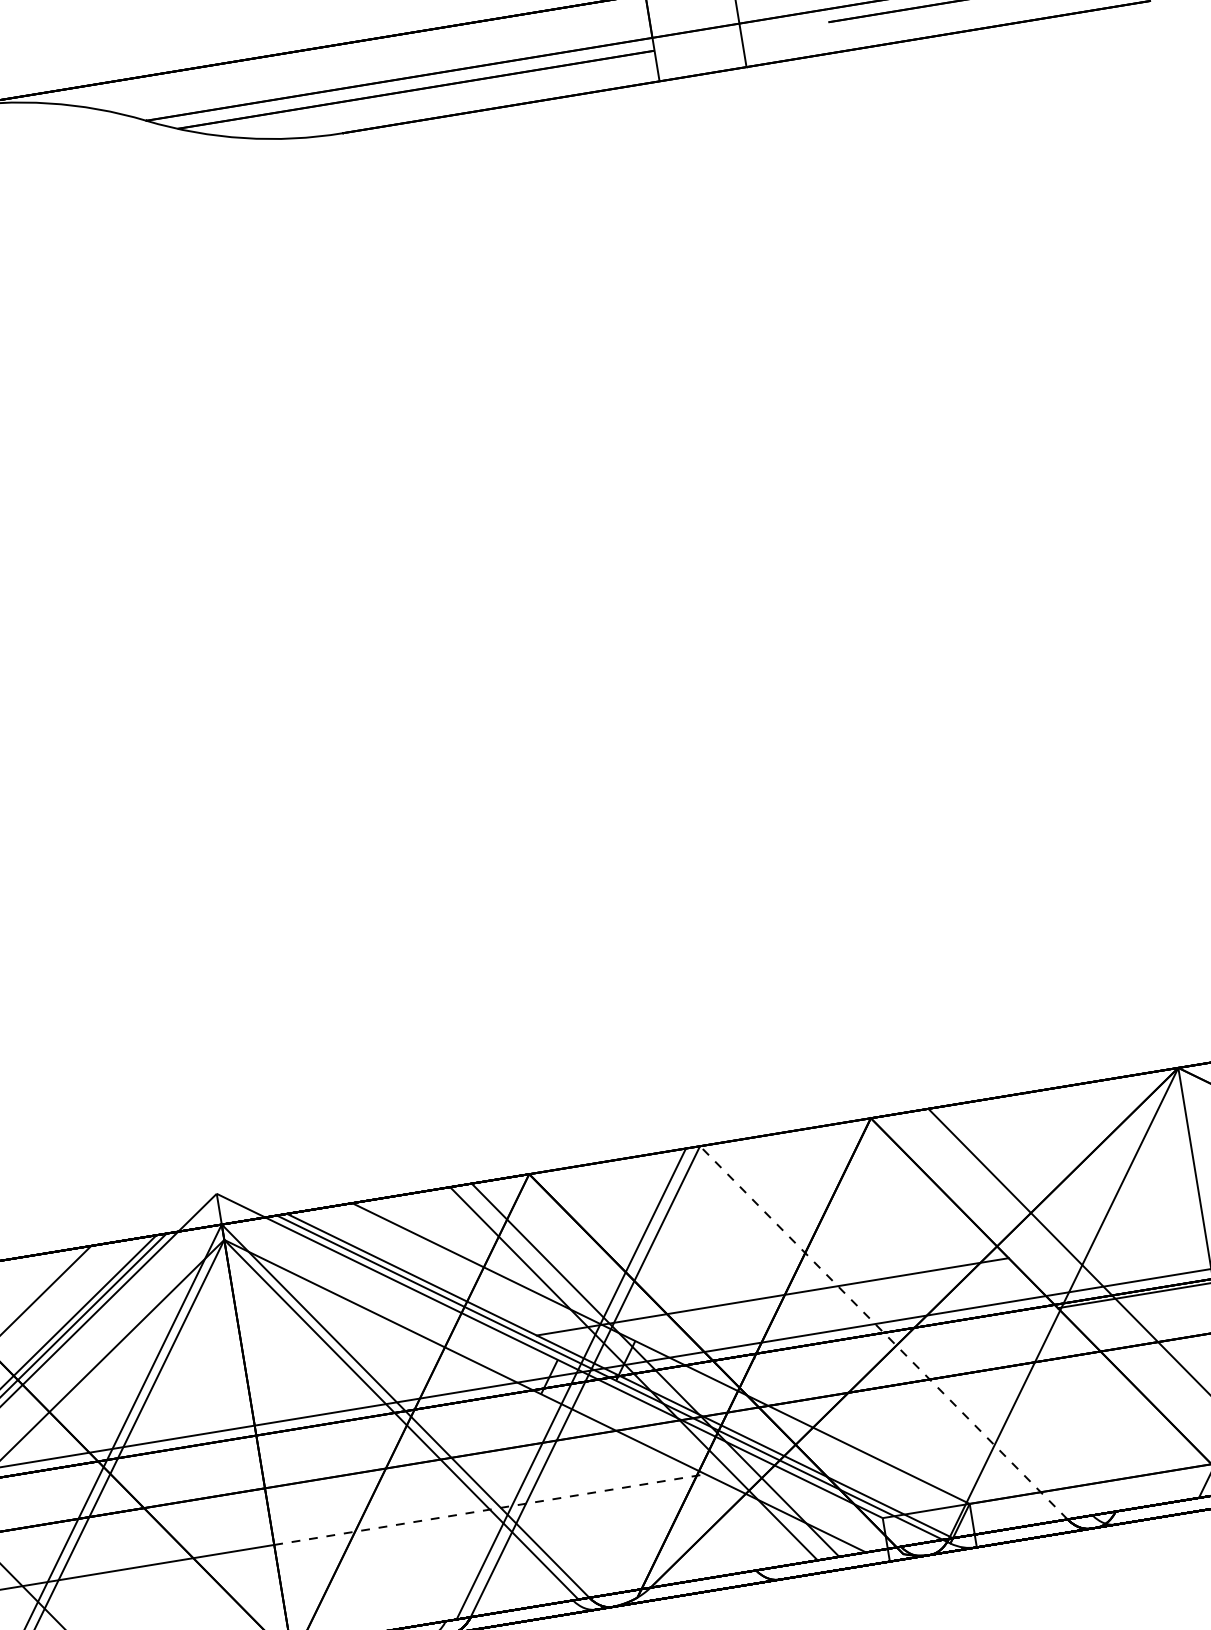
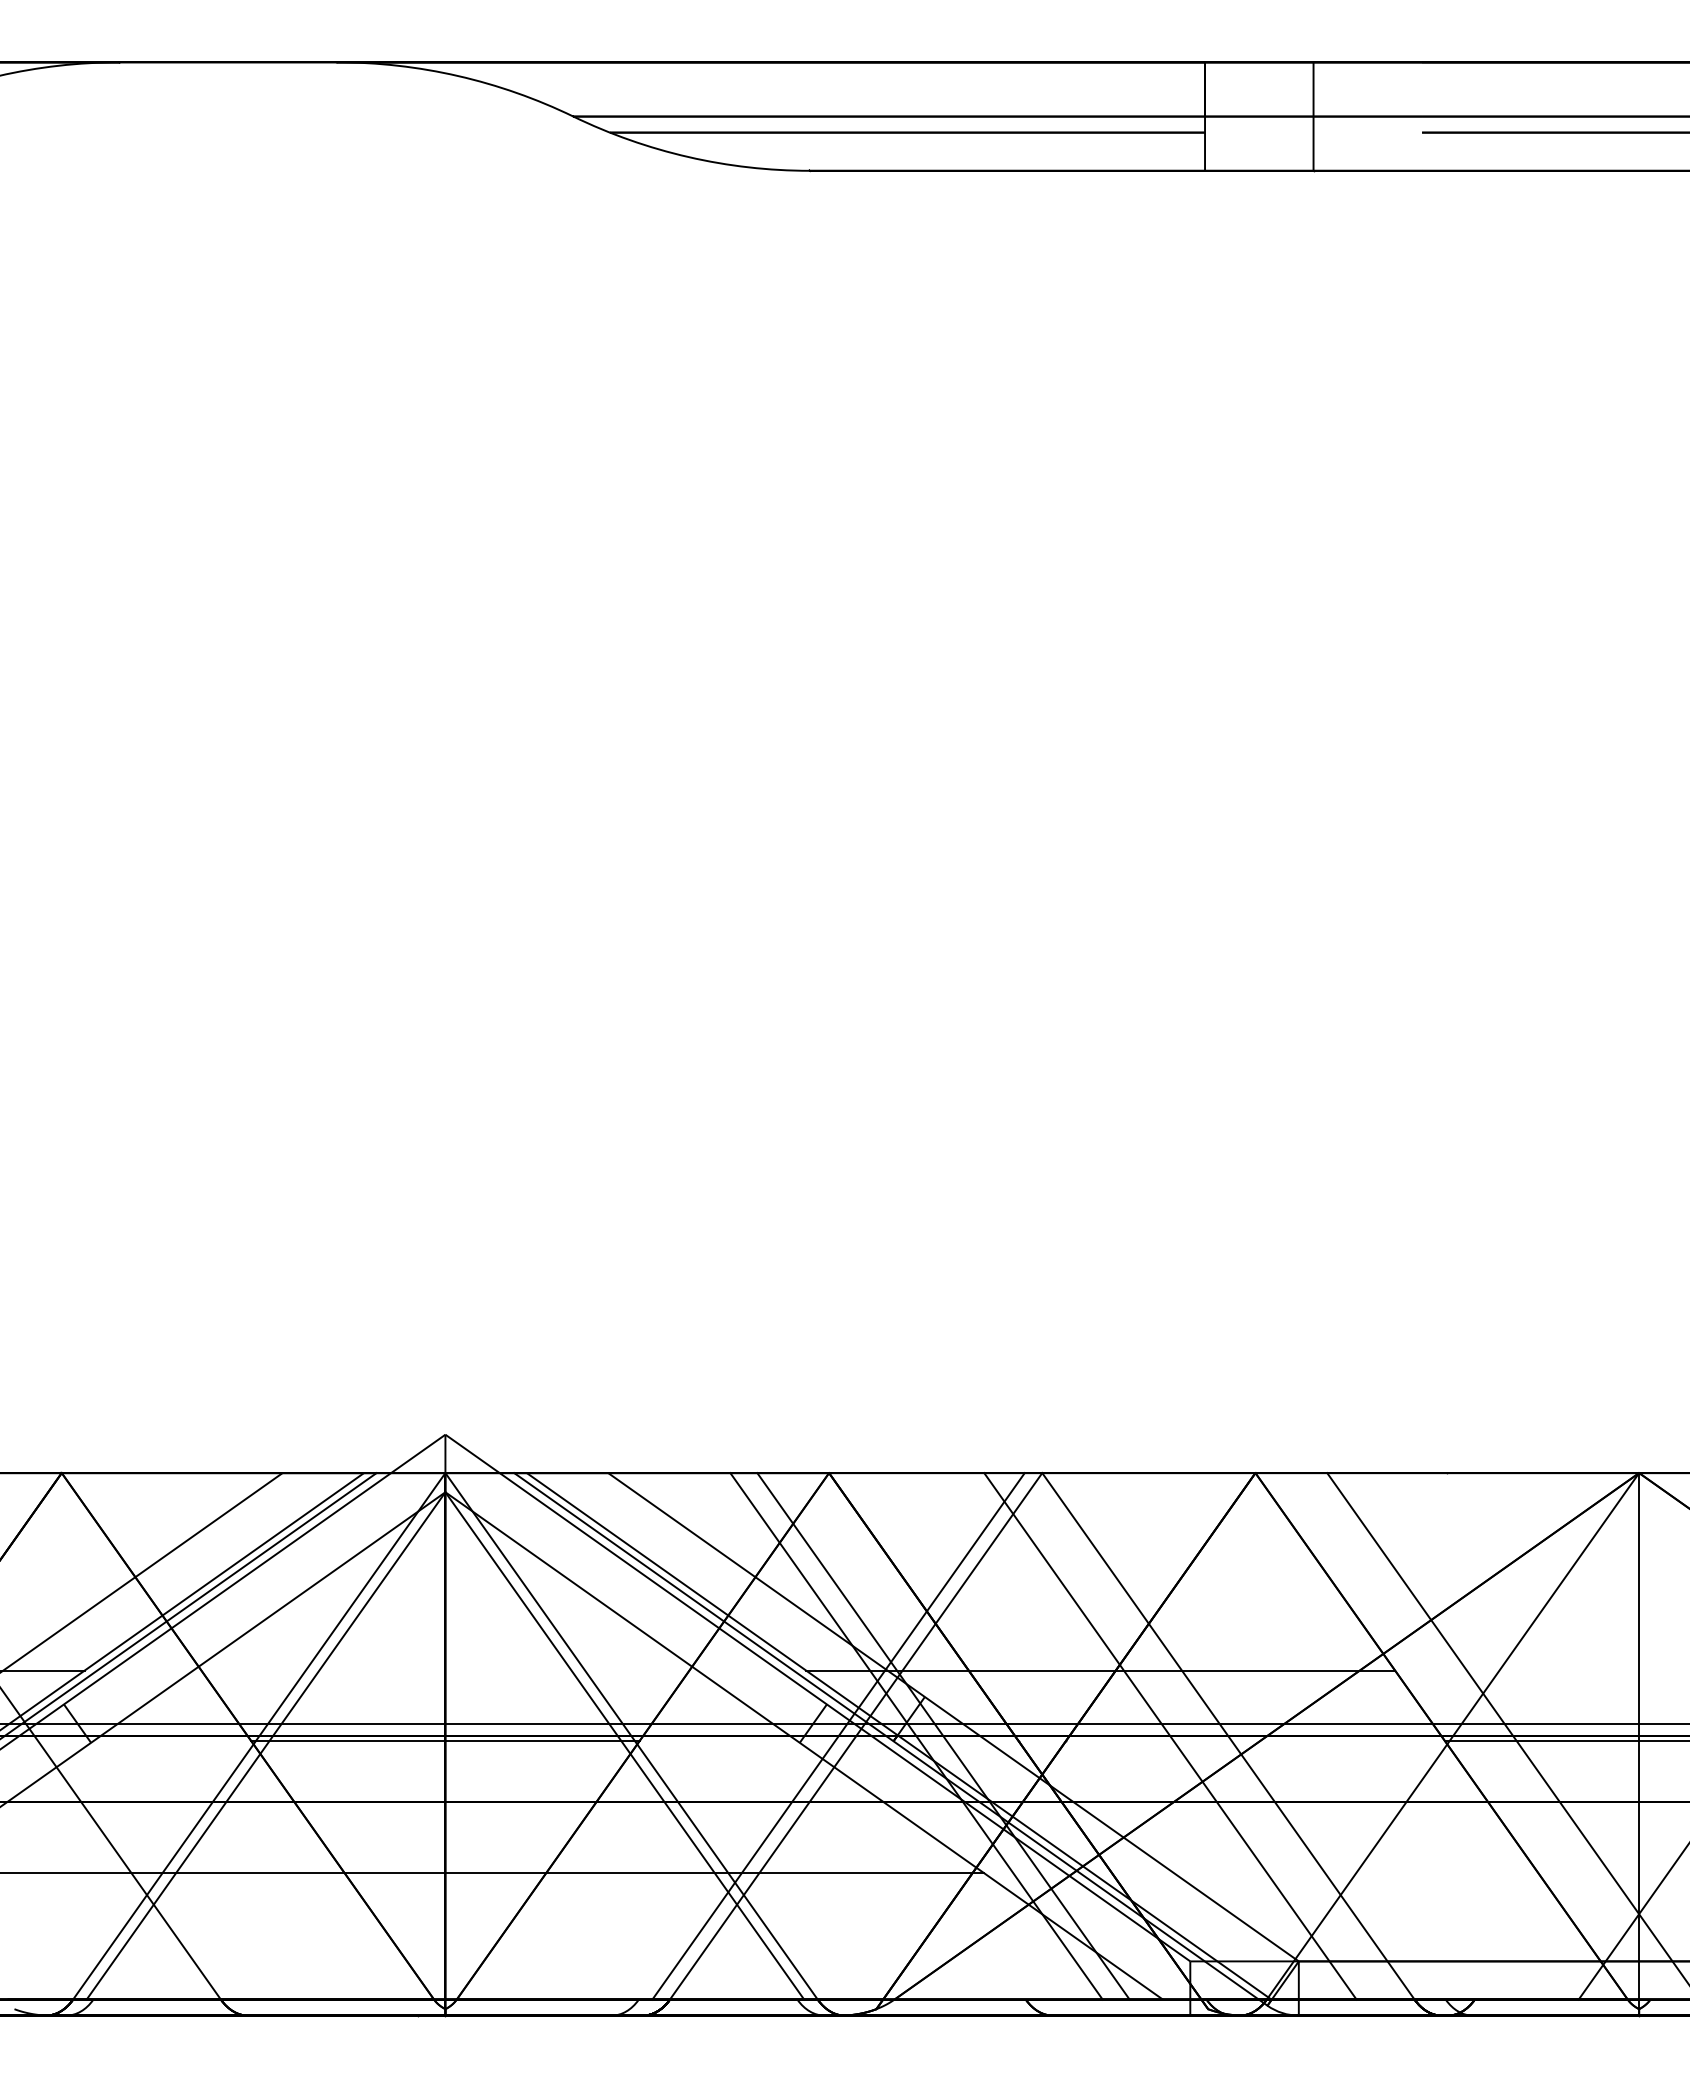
line: (883, 1332) -> (1228, 1736), dashed -> solid
line: (837, 1340) -> (1170, 1736), added
line: (257, 1439) -> (445, 1741), added
line: (490, 1509) -> (715, 1872), dashed -> solid

